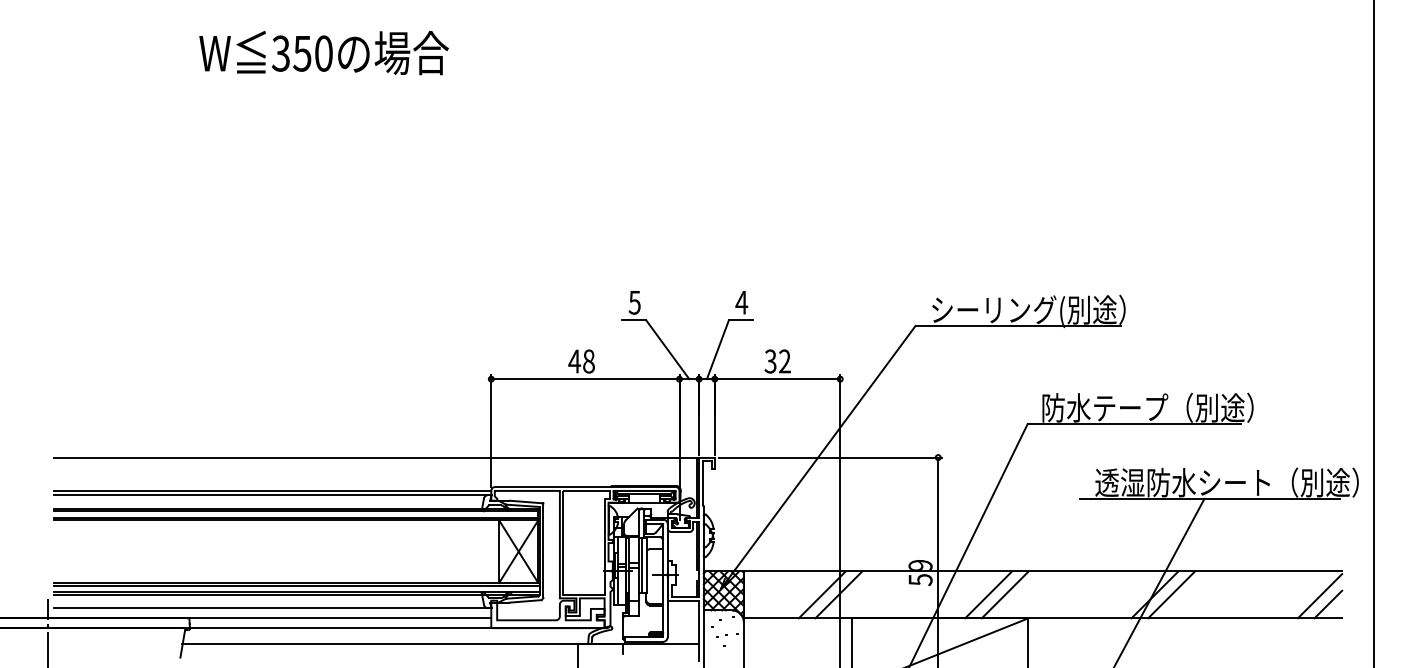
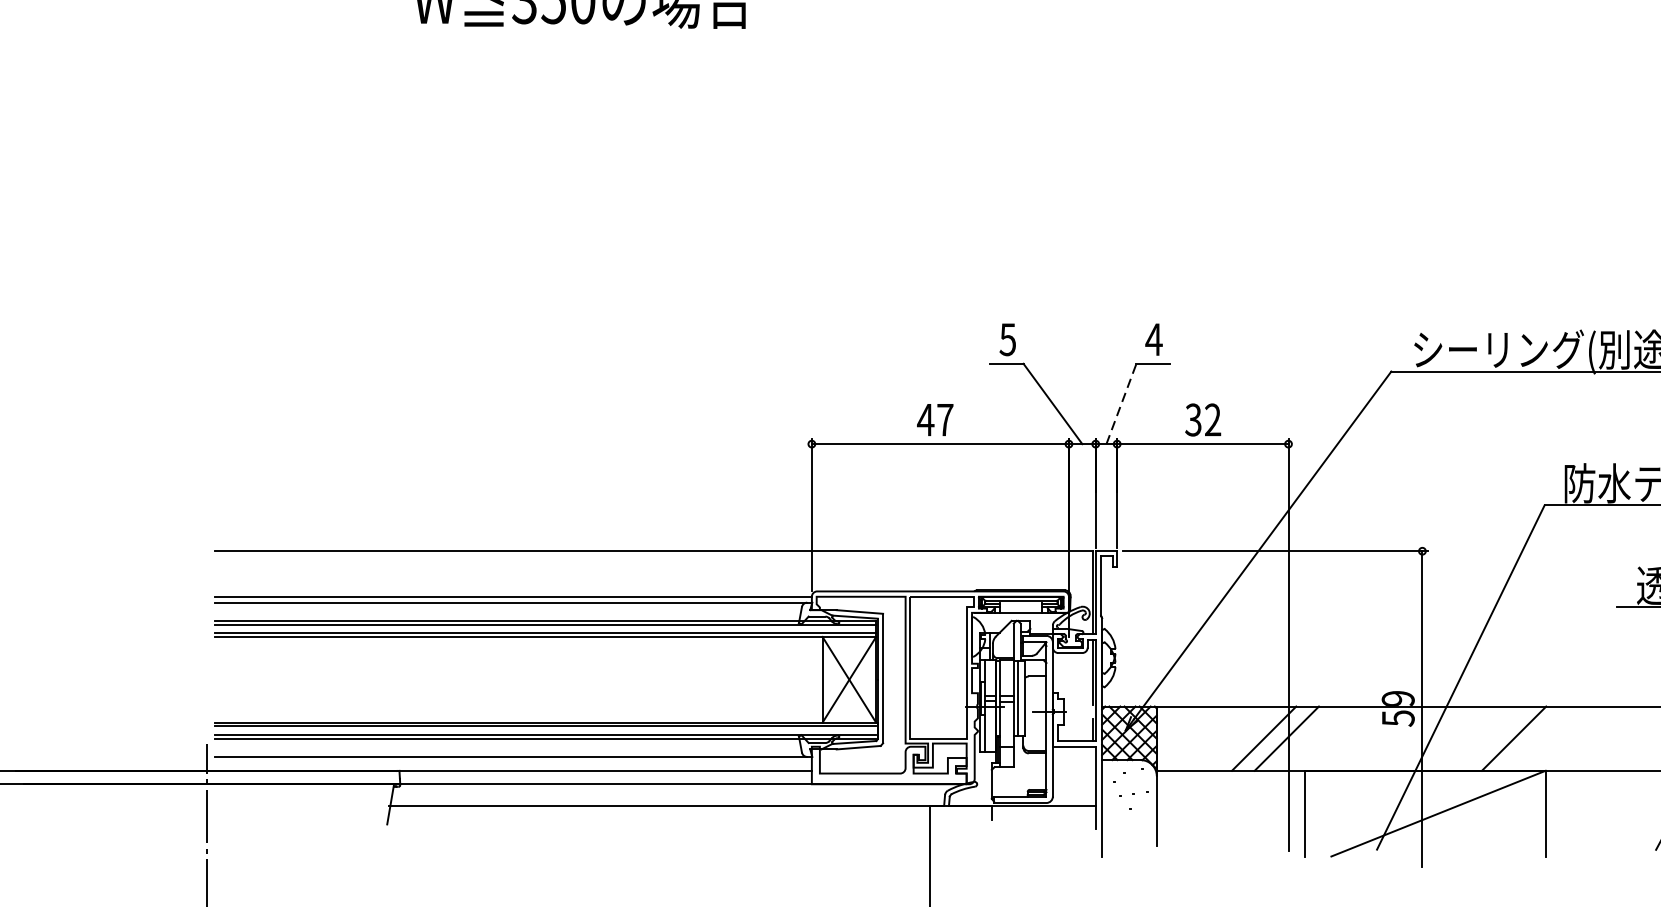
line: (718, 349) -> (1122, 403), solid -> dashed
text: (588, 361) -> (944, 420), 48 -> 47
line: (988, 594) -> (1491, 738), removed

